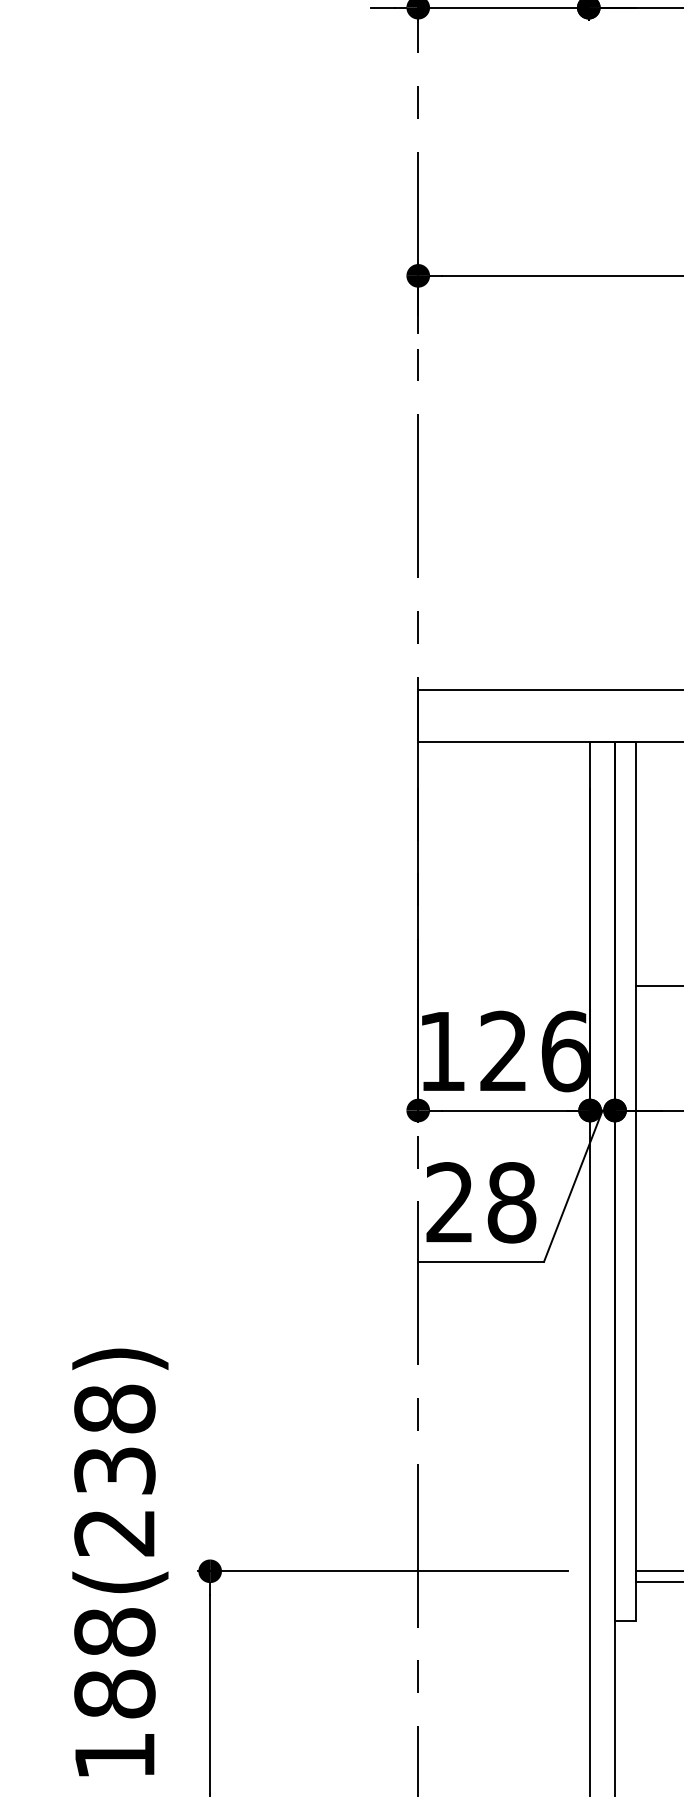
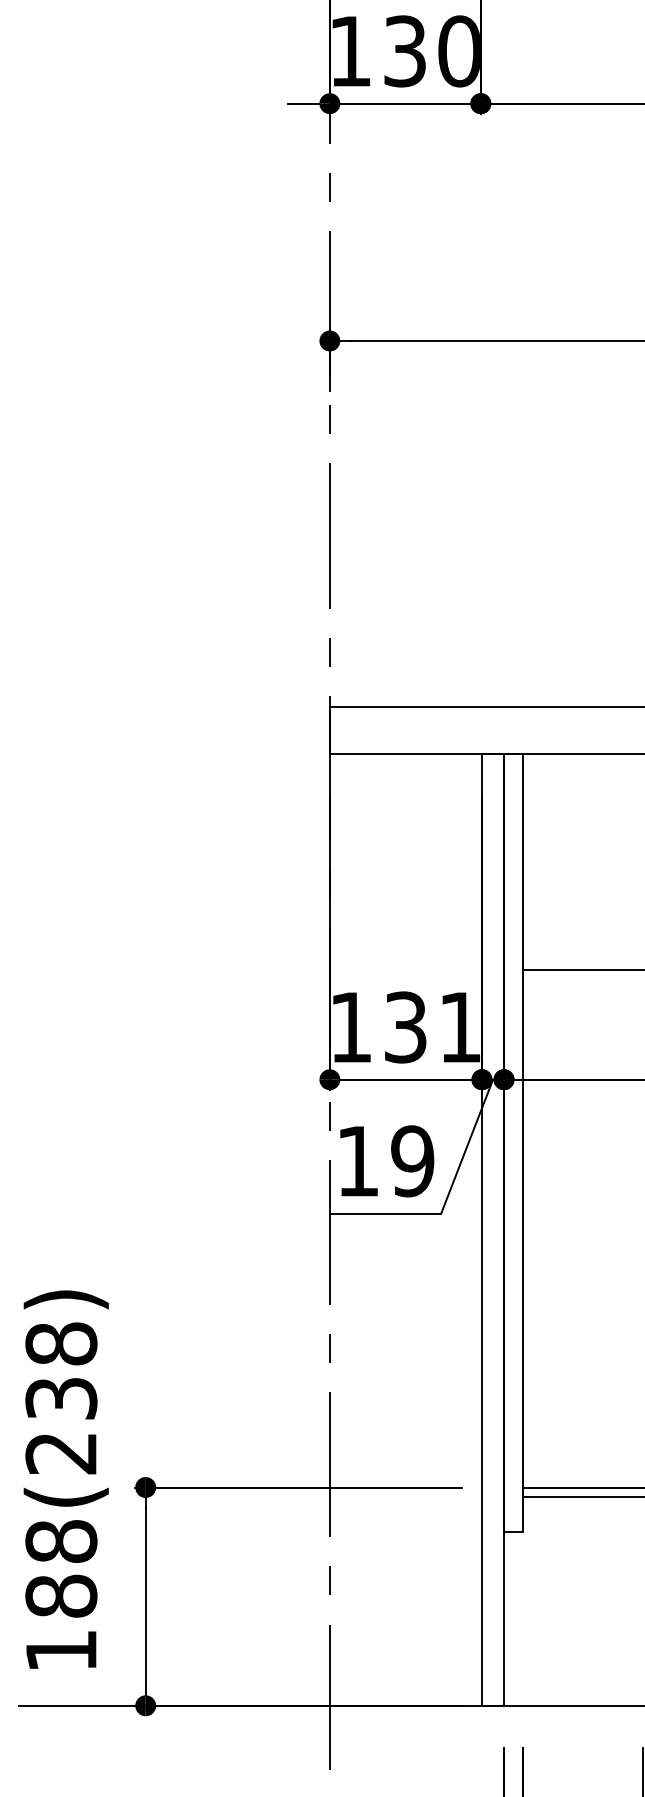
text: (534, 1051) -> (432, 1027), 126 -> 131
text: (481, 1202) -> (385, 1161), 28 -> 19

